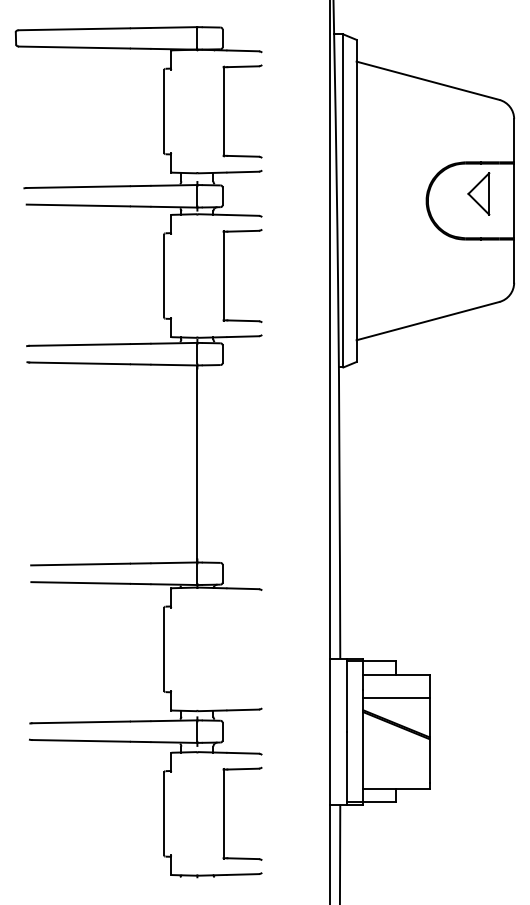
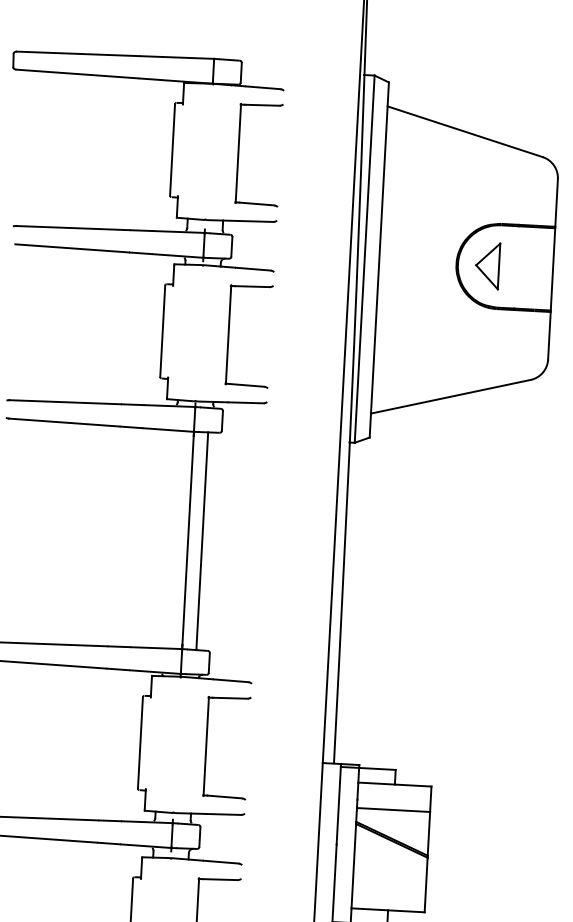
part: (478, 193) -> (487, 265), moved
line: (210, 463) -> (202, 540), added
part: (224, 649) -> (206, 746), added

